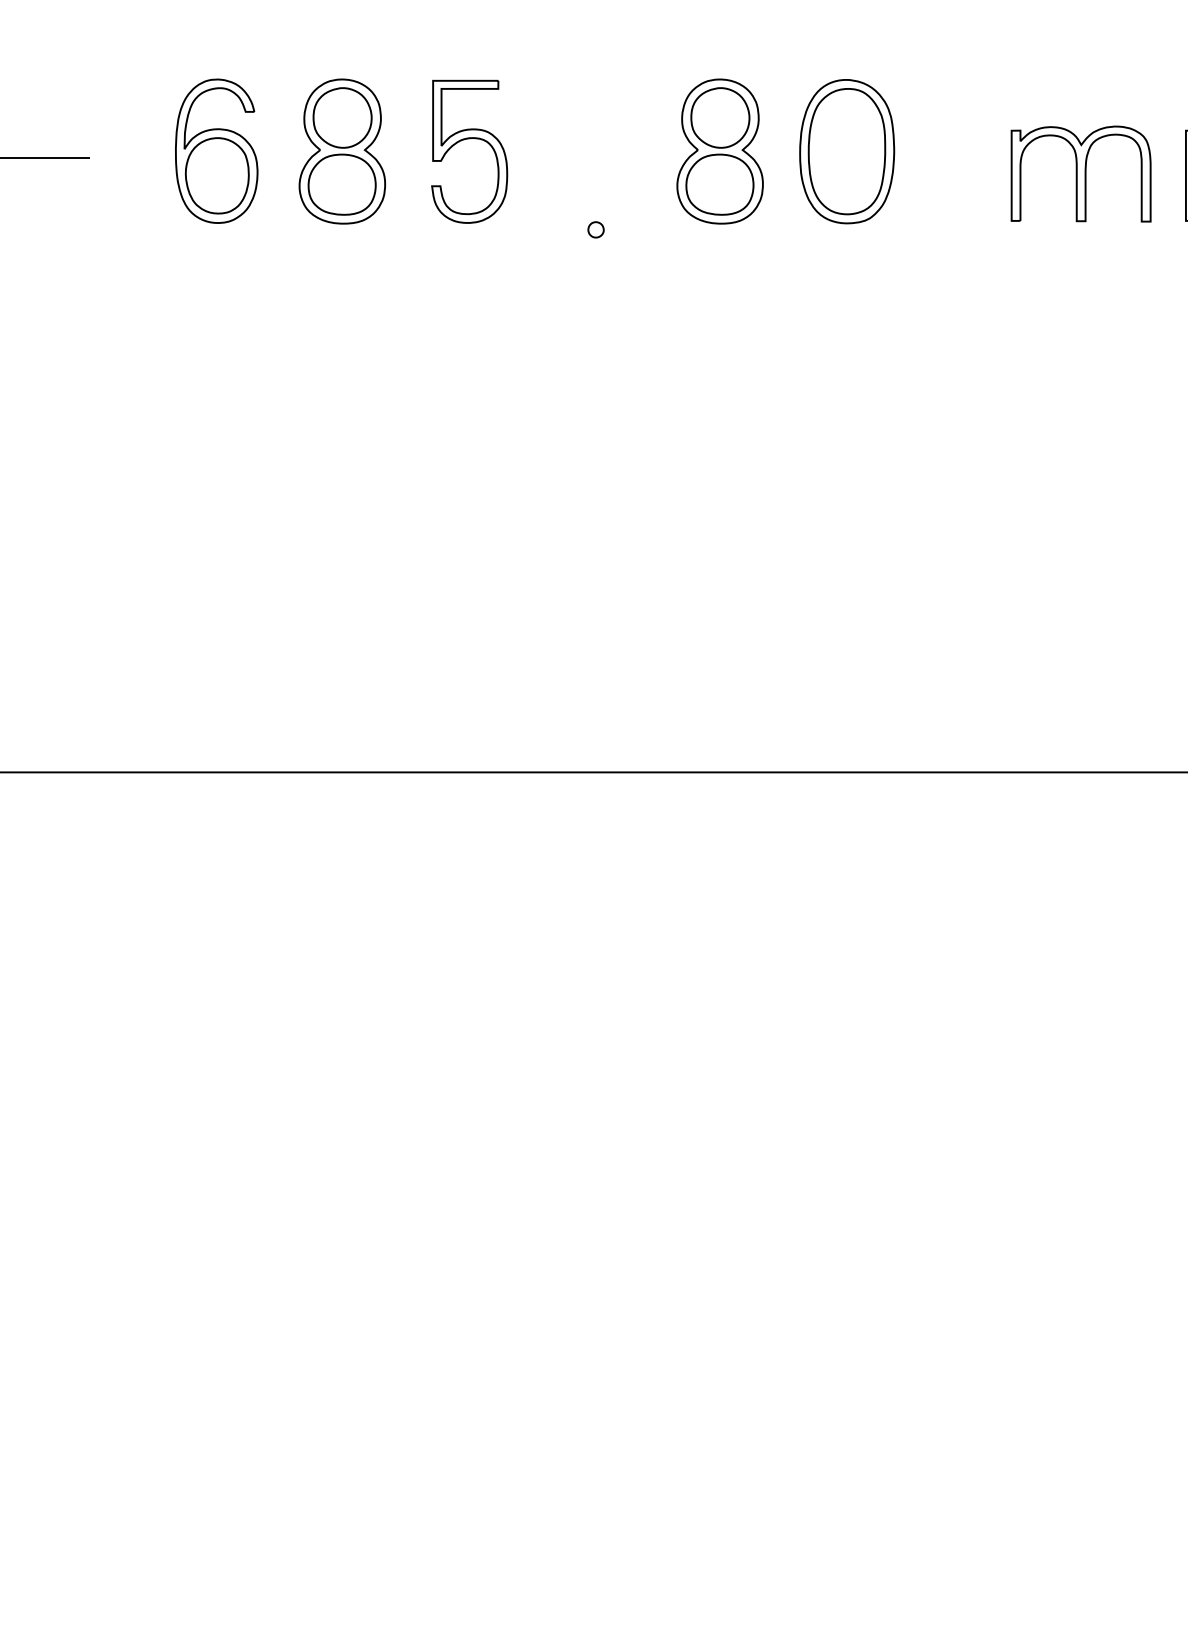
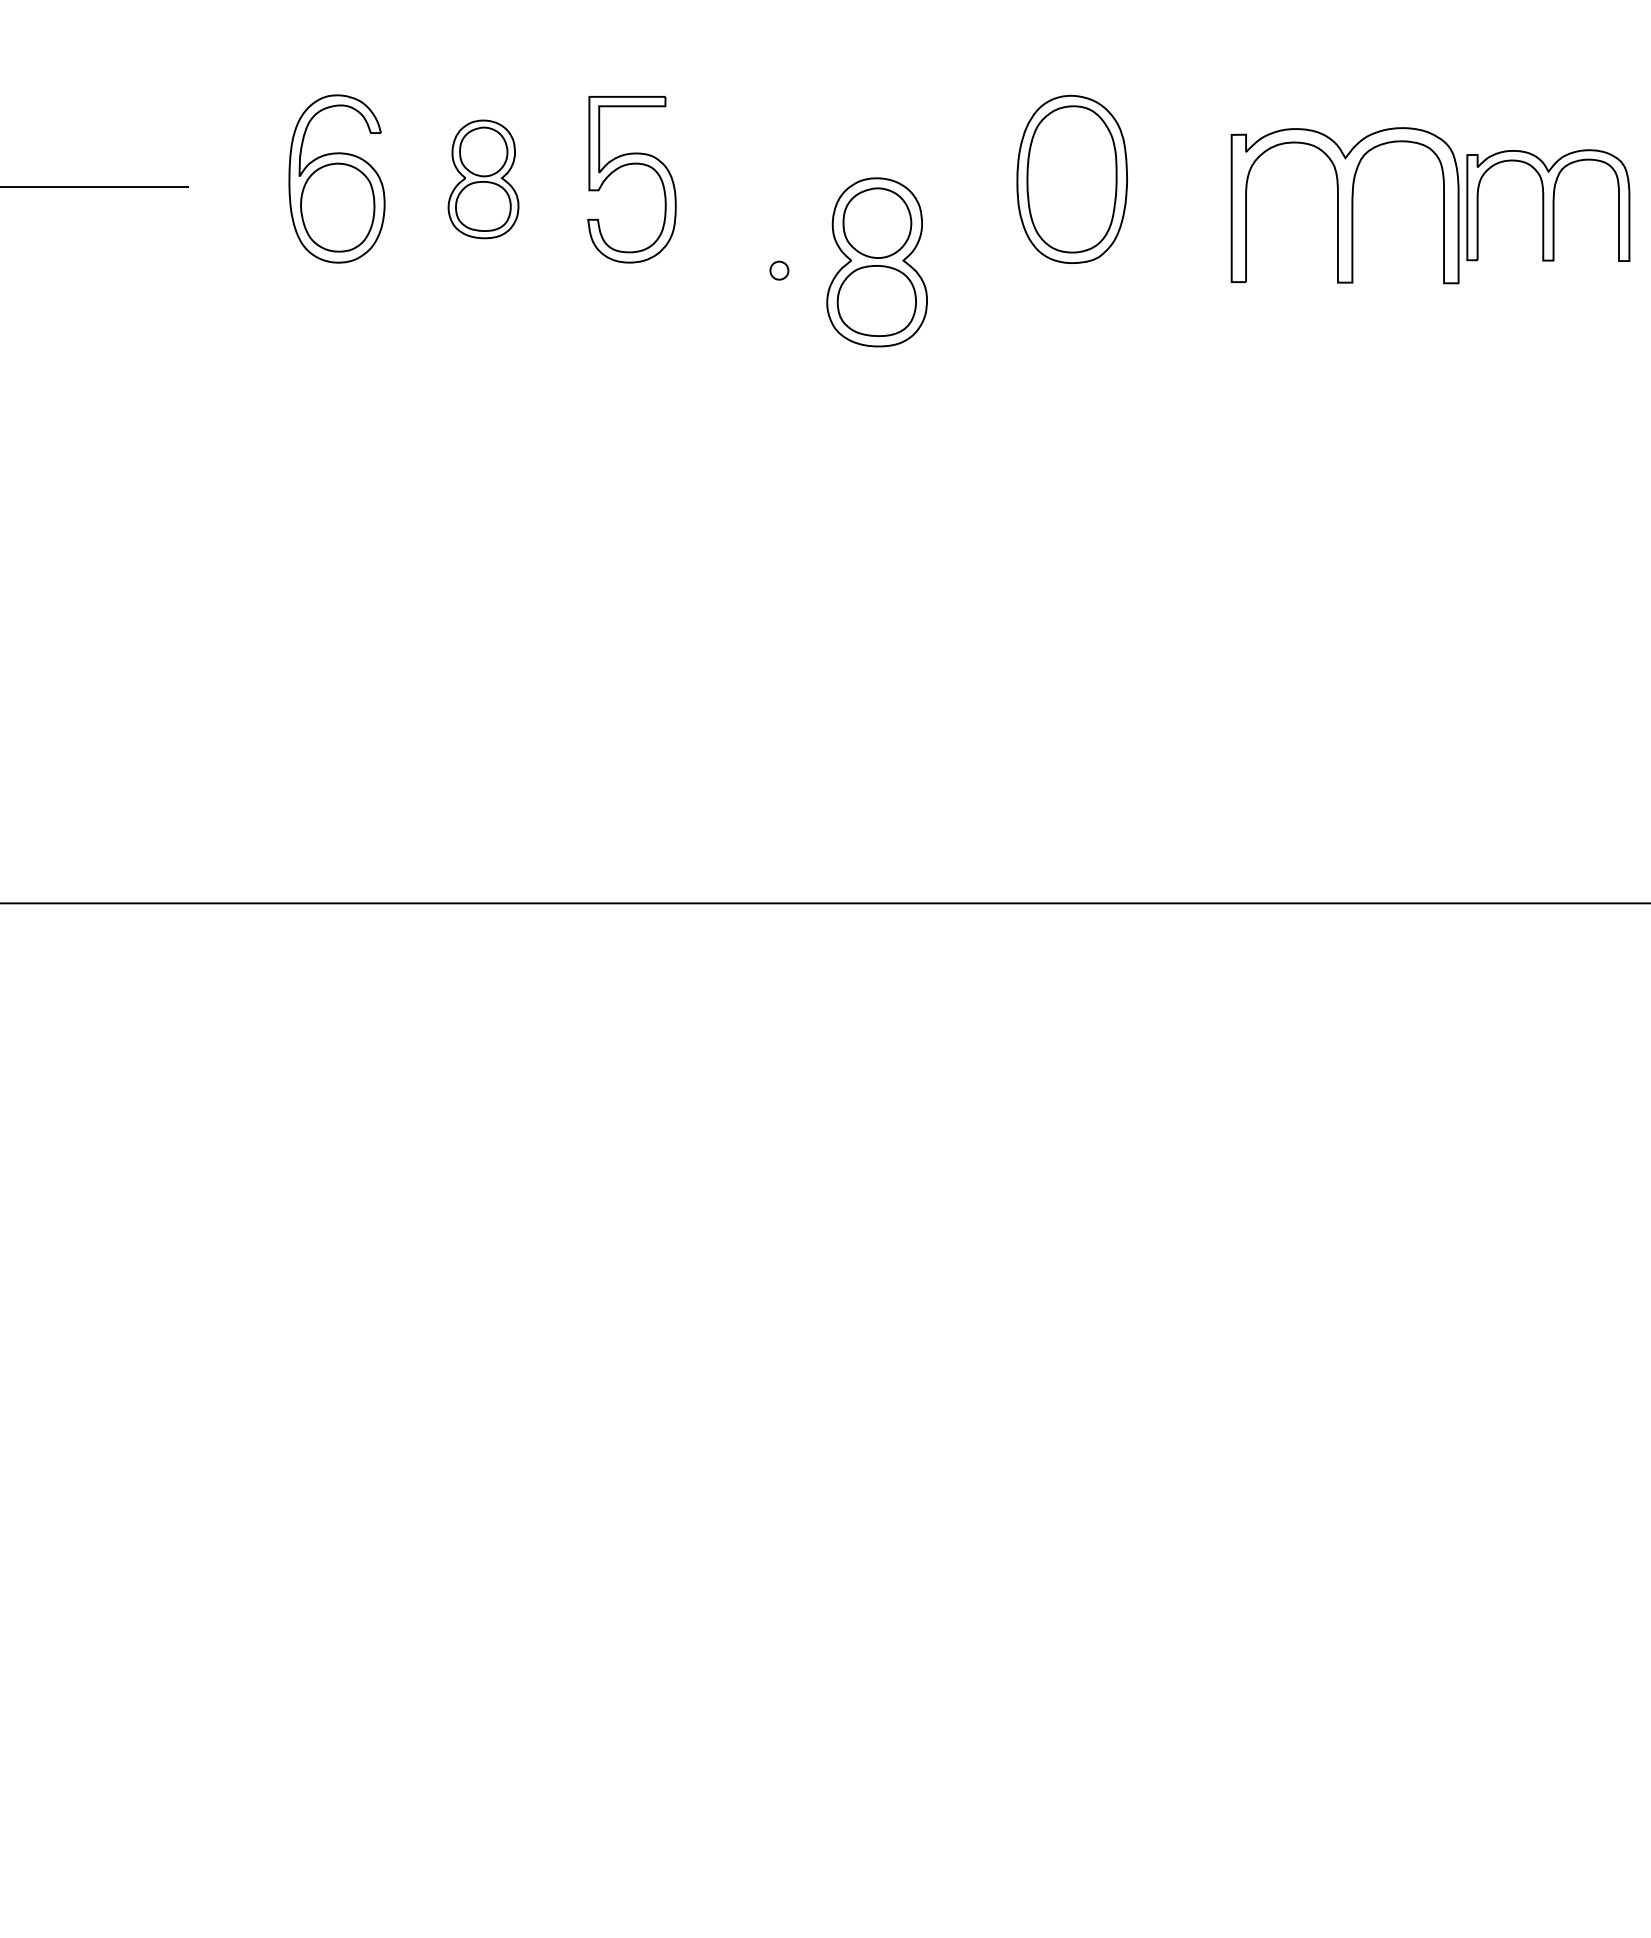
part: (342, 151) -> (483, 179), size x0.7
part: (719, 151) -> (876, 262), moved
part: (1080, 173) -> (1344, 205), size x1.4

